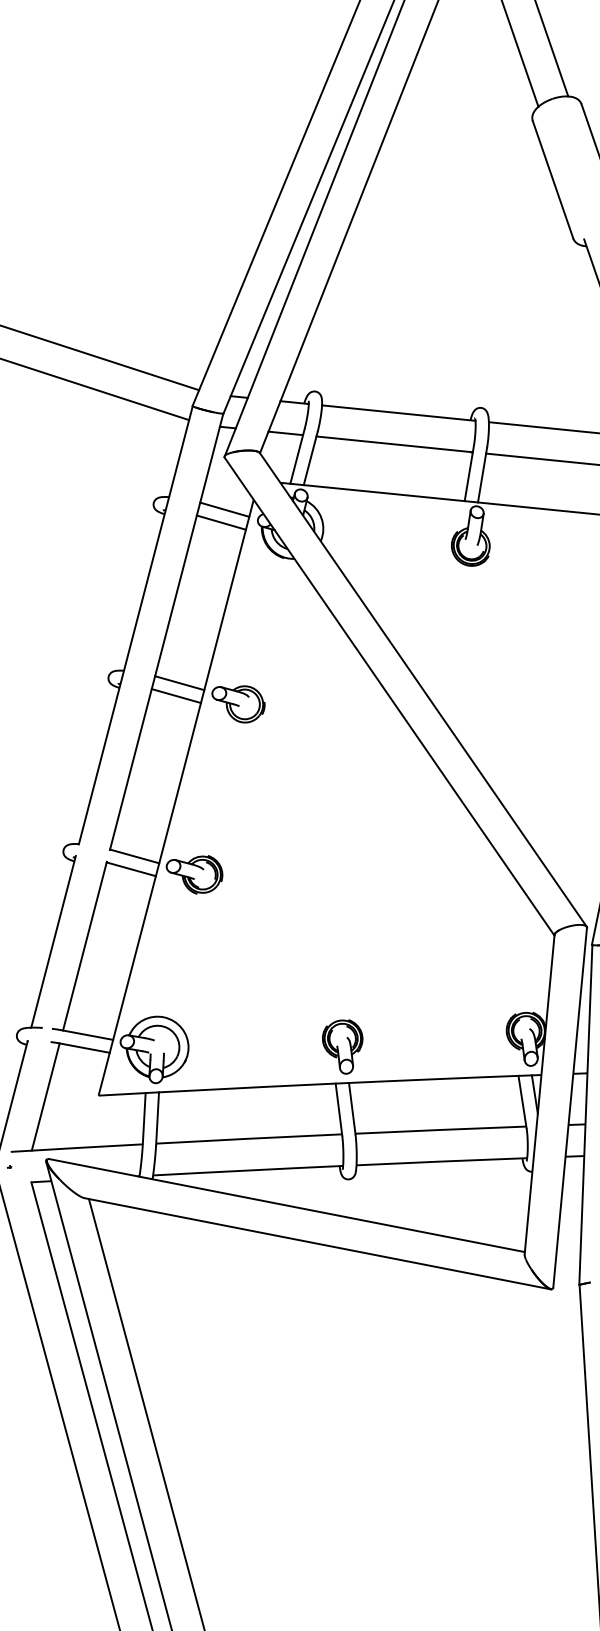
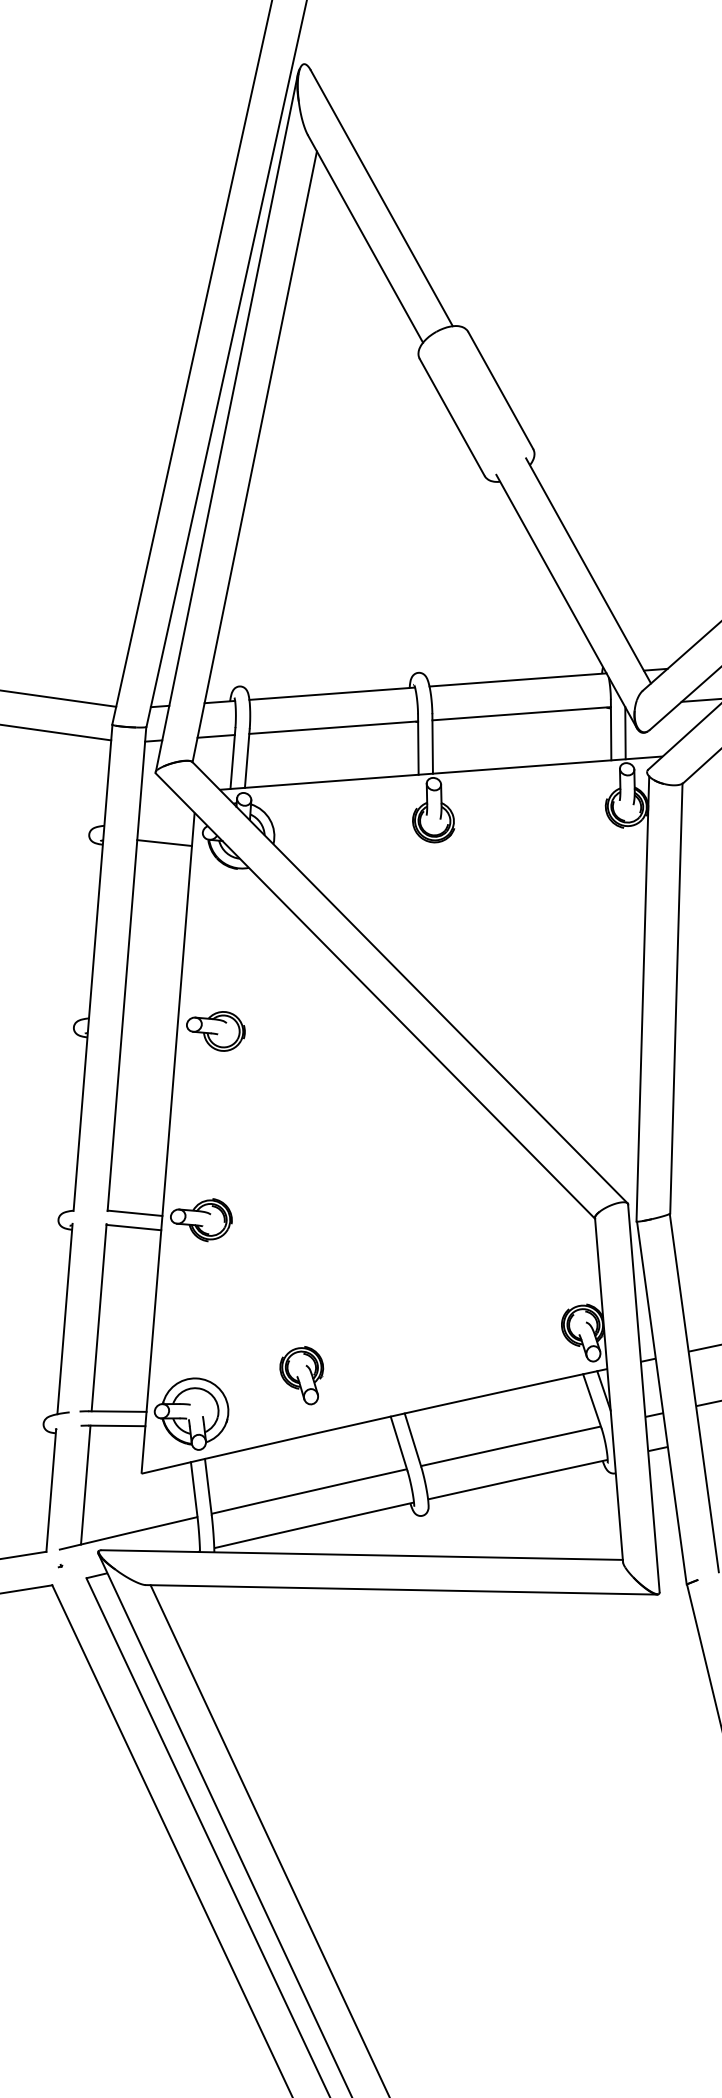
line: (224, 509) -> (165, 828), removed
line: (179, 682) -> (150, 1020), removed
line: (175, 696) -> (148, 1035), removed
part: (341, 1045) -> (301, 1375), moved

